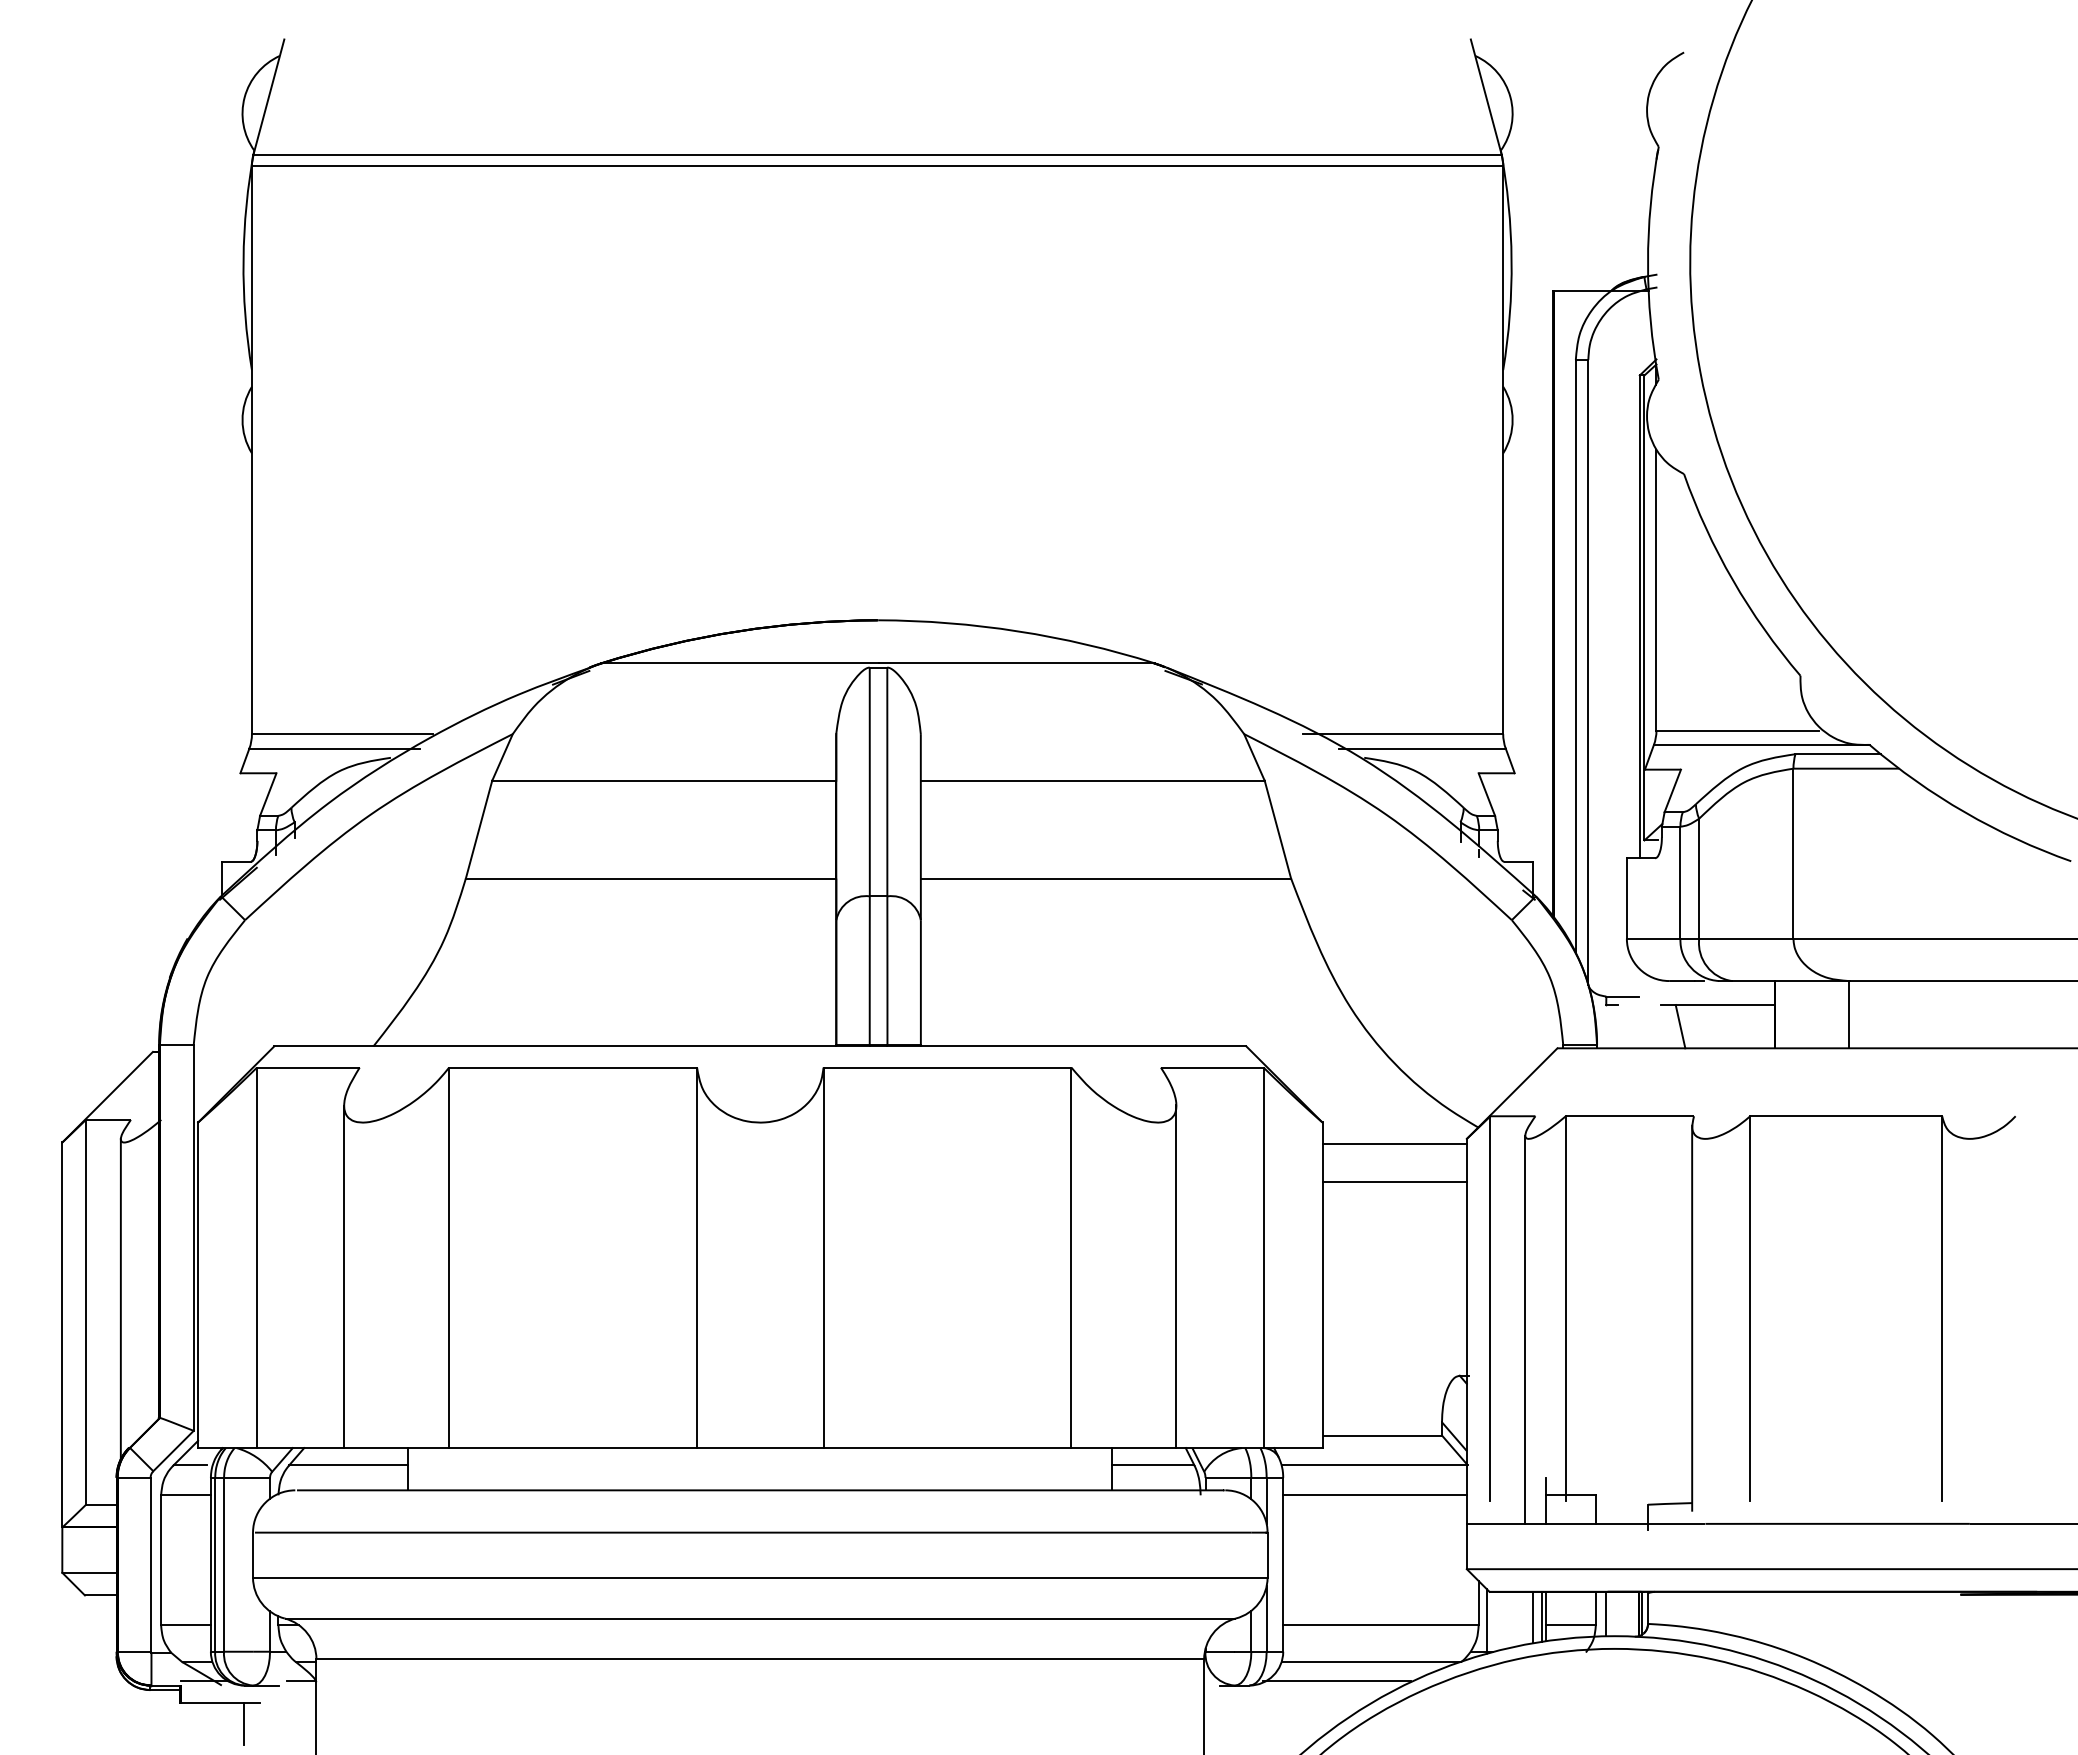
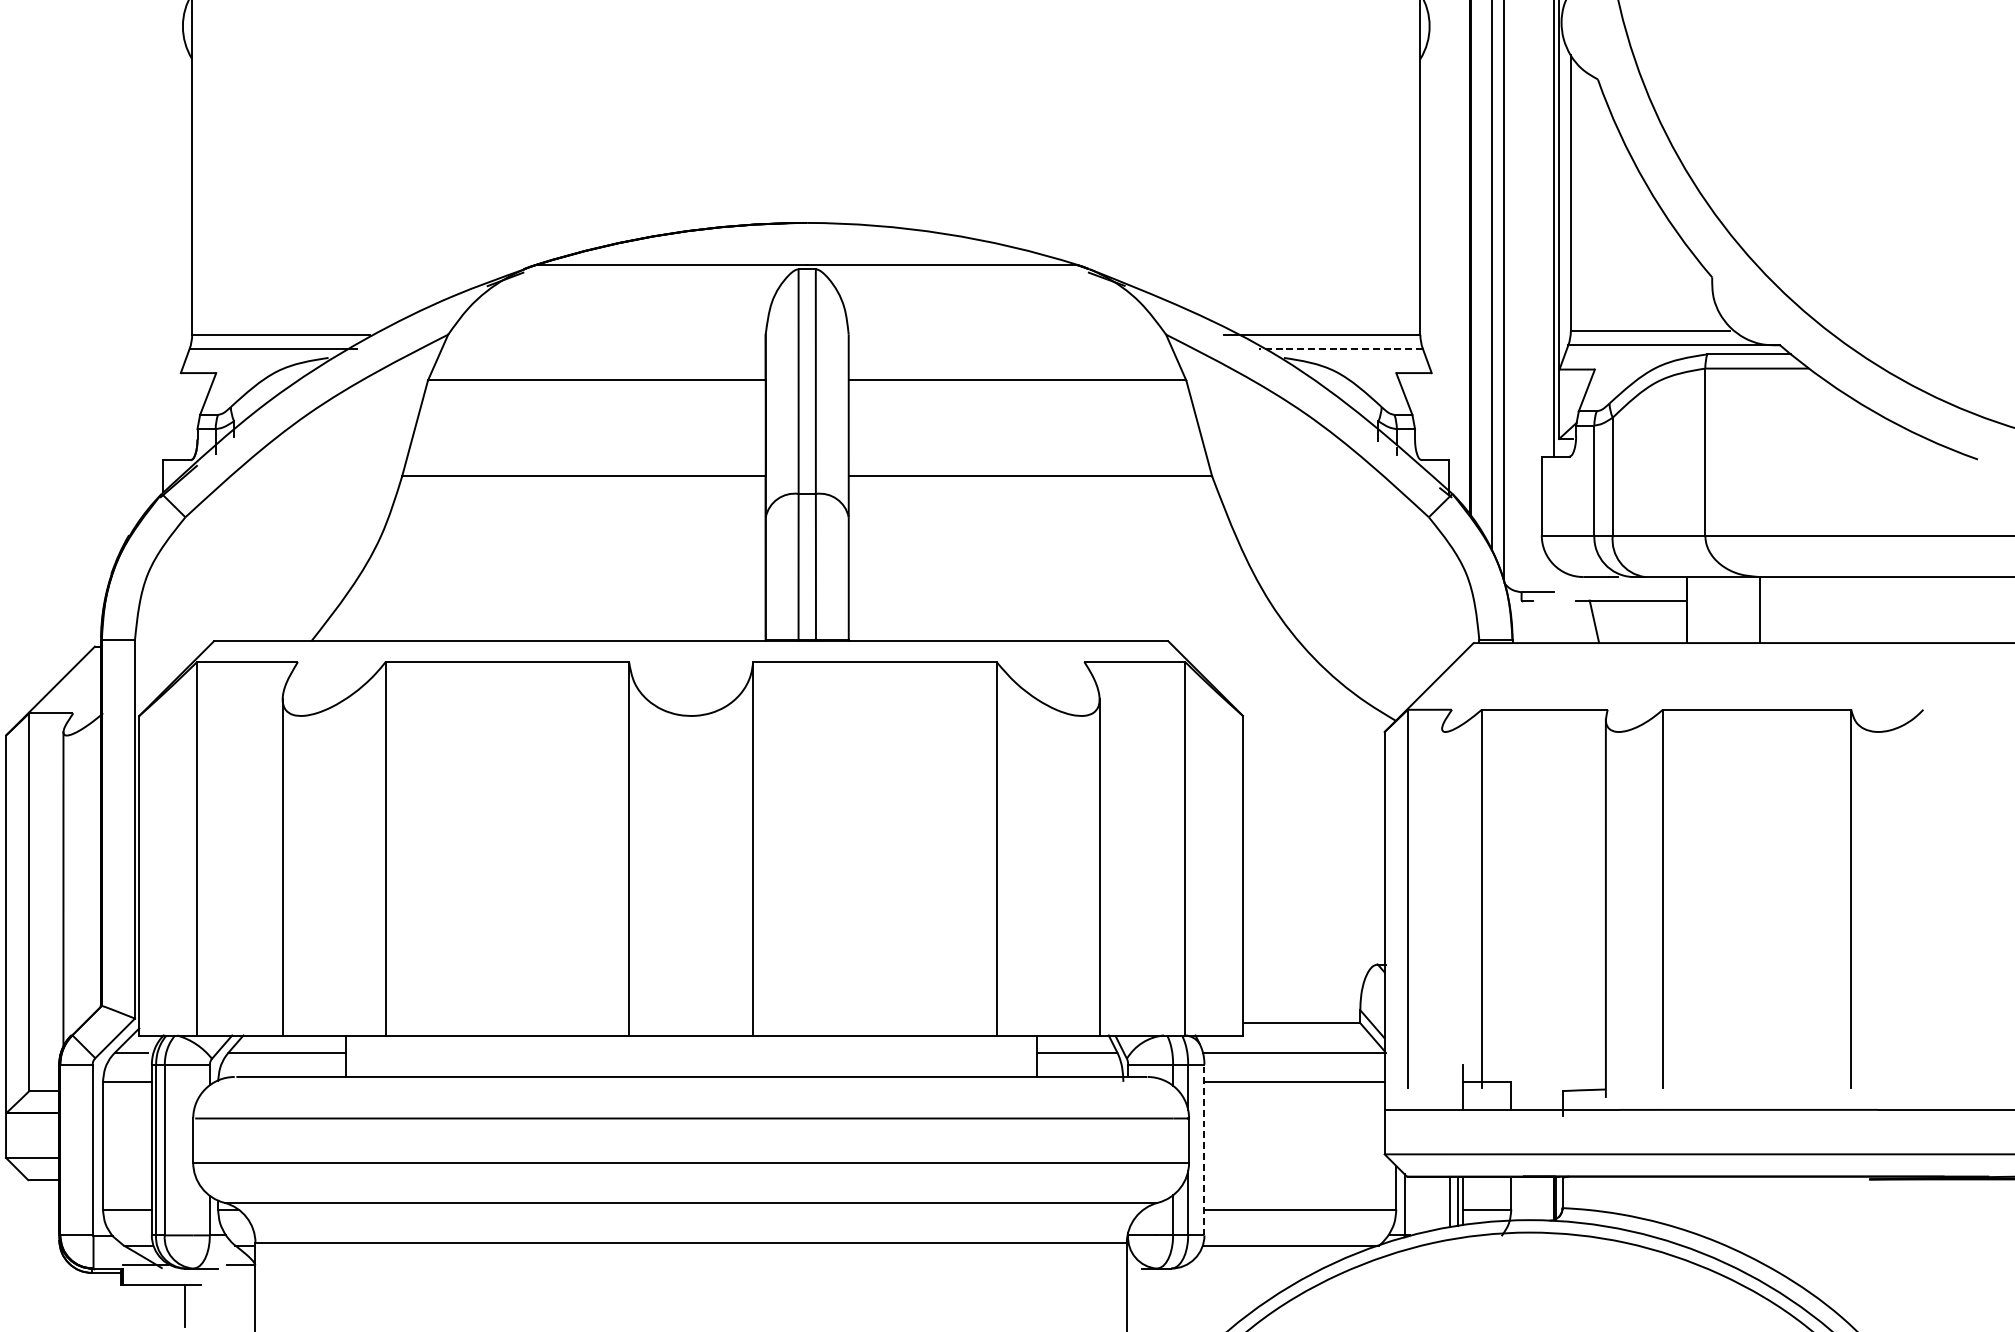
line: (1422, 748) -> (1341, 348), solid -> dashed
line: (1394, 1144) -> (1313, 737), removed
line: (1394, 1182) -> (1313, 774), removed
line: (1525, 1329) -> (1442, 919), removed
line: (1283, 1564) -> (1204, 1149), solid -> dashed
line: (1606, 1613) -> (1521, 1197), removed
line: (1337, 1681) -> (1257, 1264), removed

